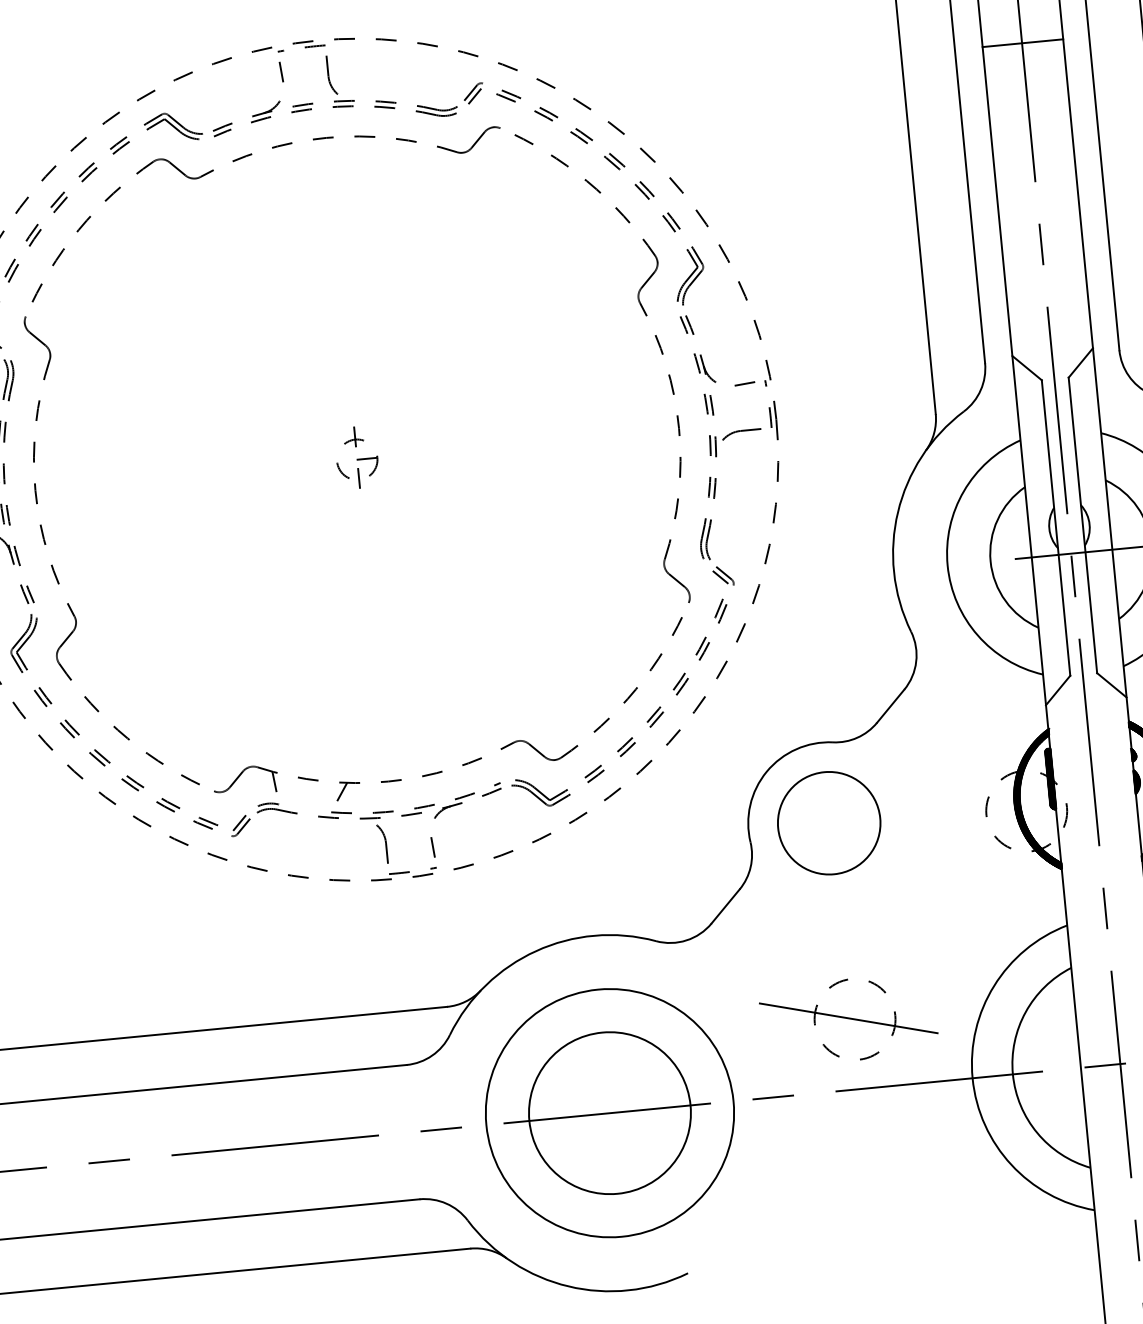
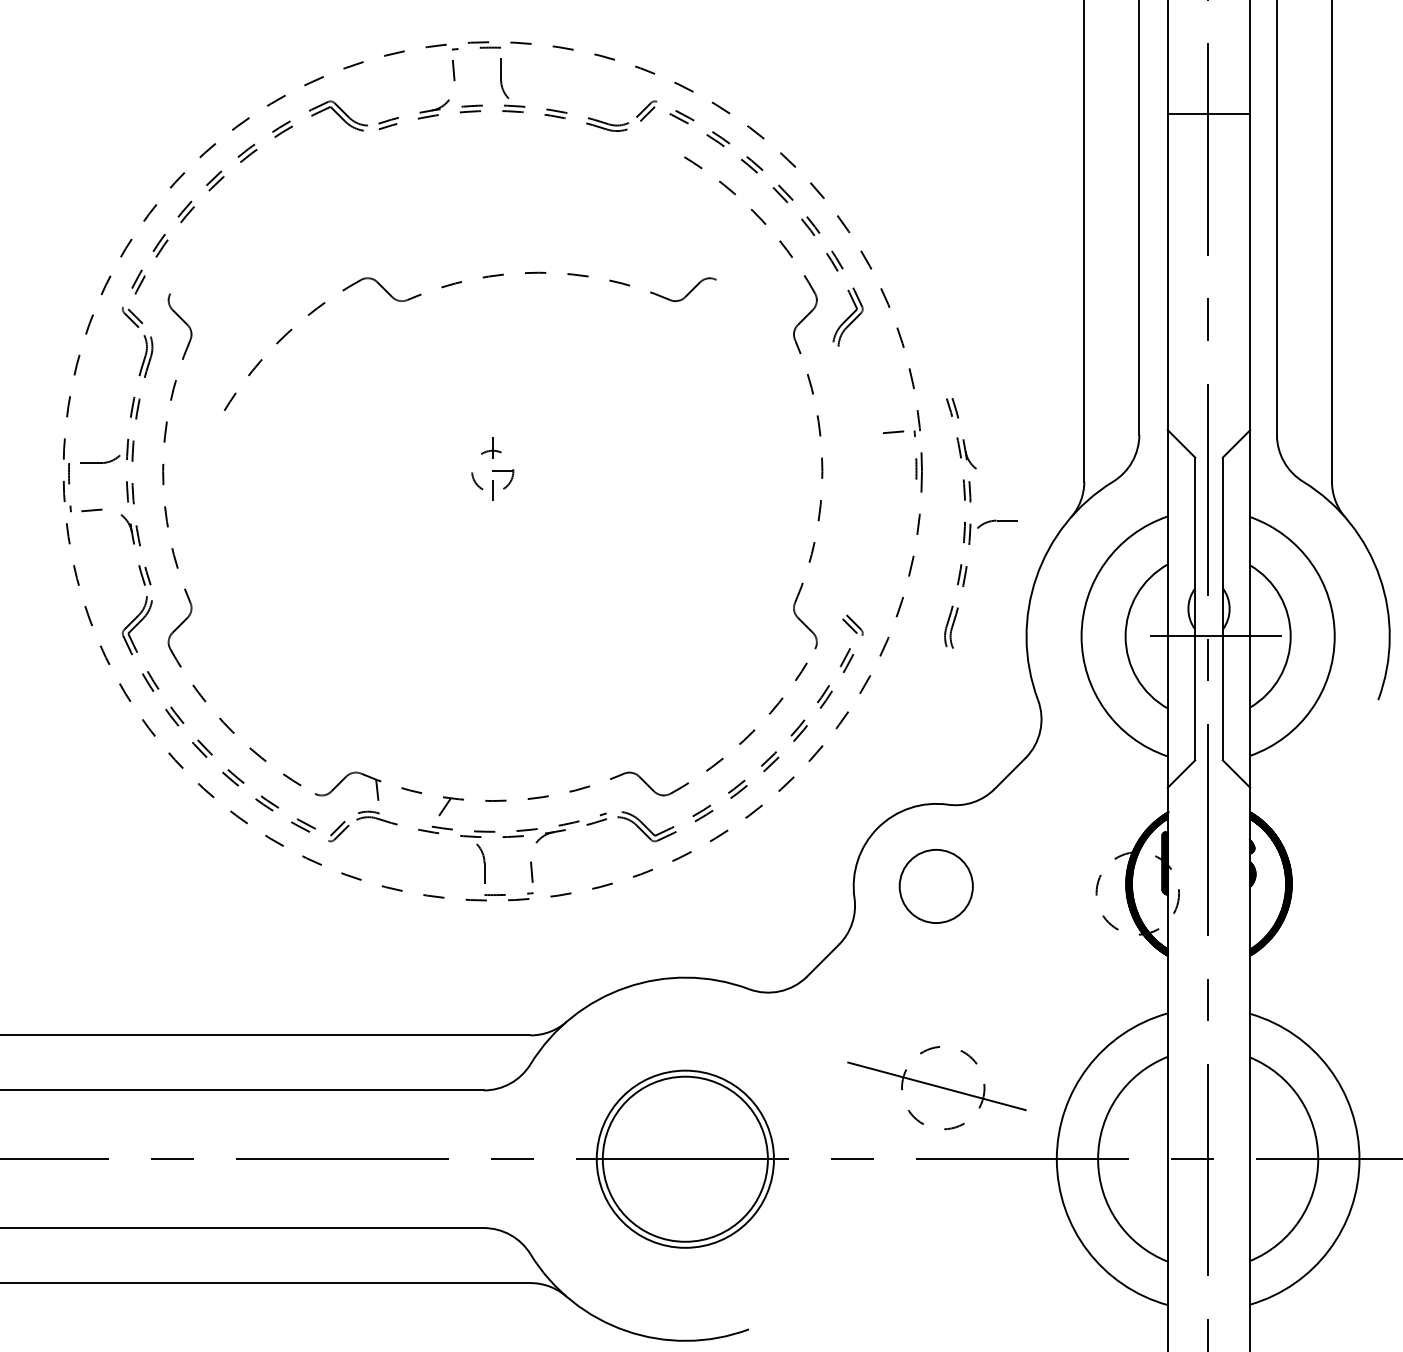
part: (247, 157) -> (456, 284), moved
part: (725, 435) -> (980, 523), moved
circle: (829, 823) -> (936, 886), size x0.7
circle: (609, 1112) -> (684, 1158), size x0.7

